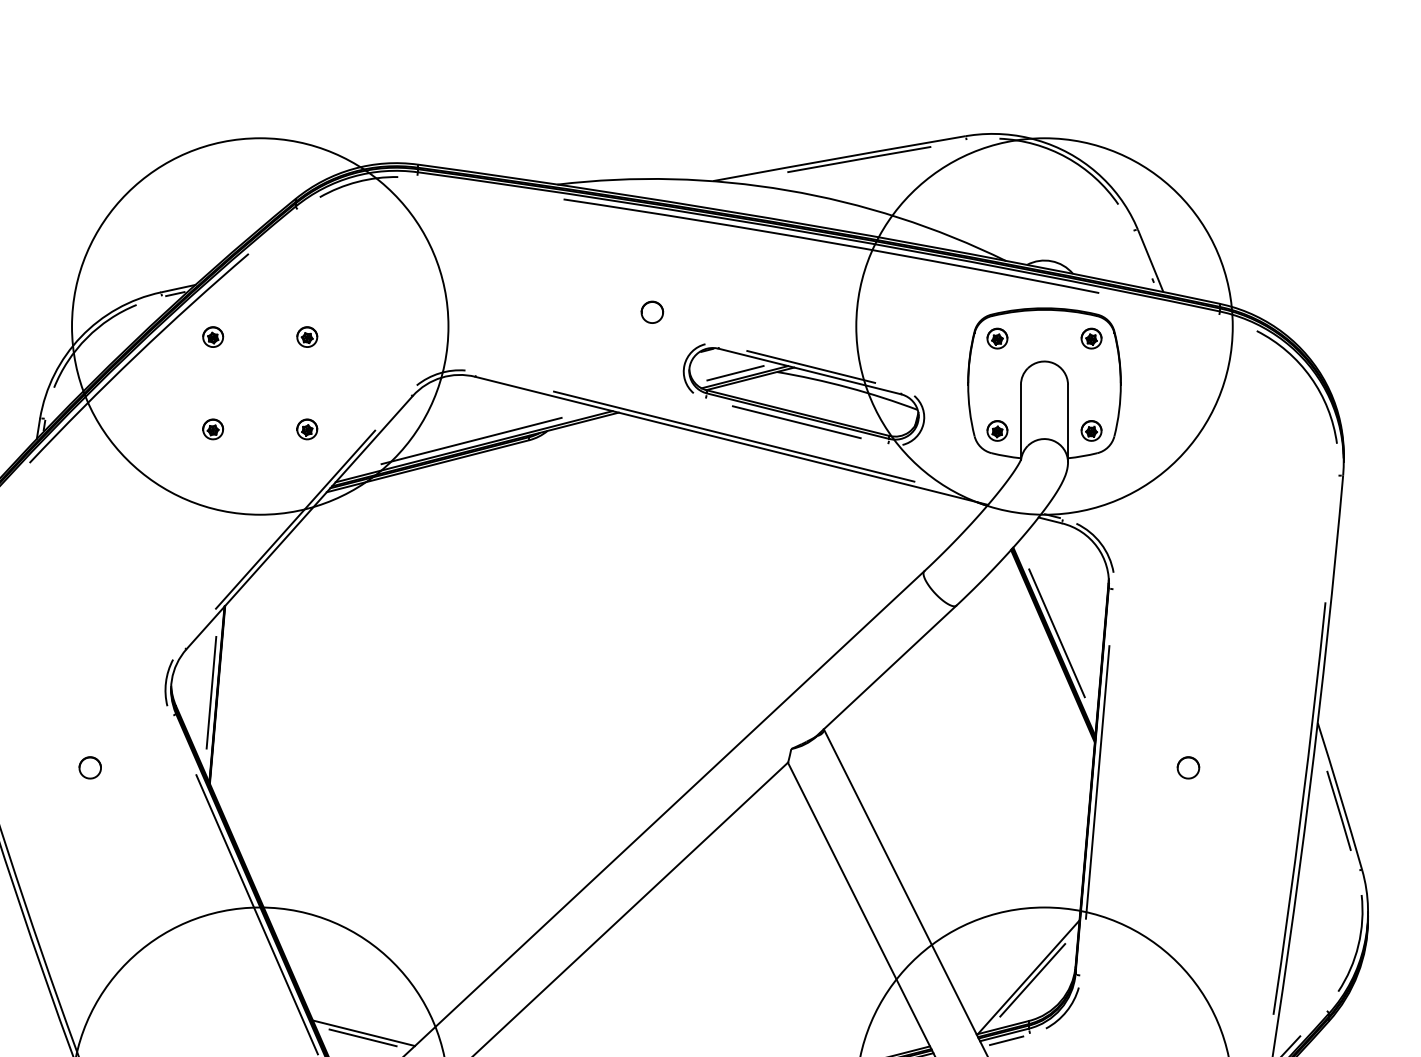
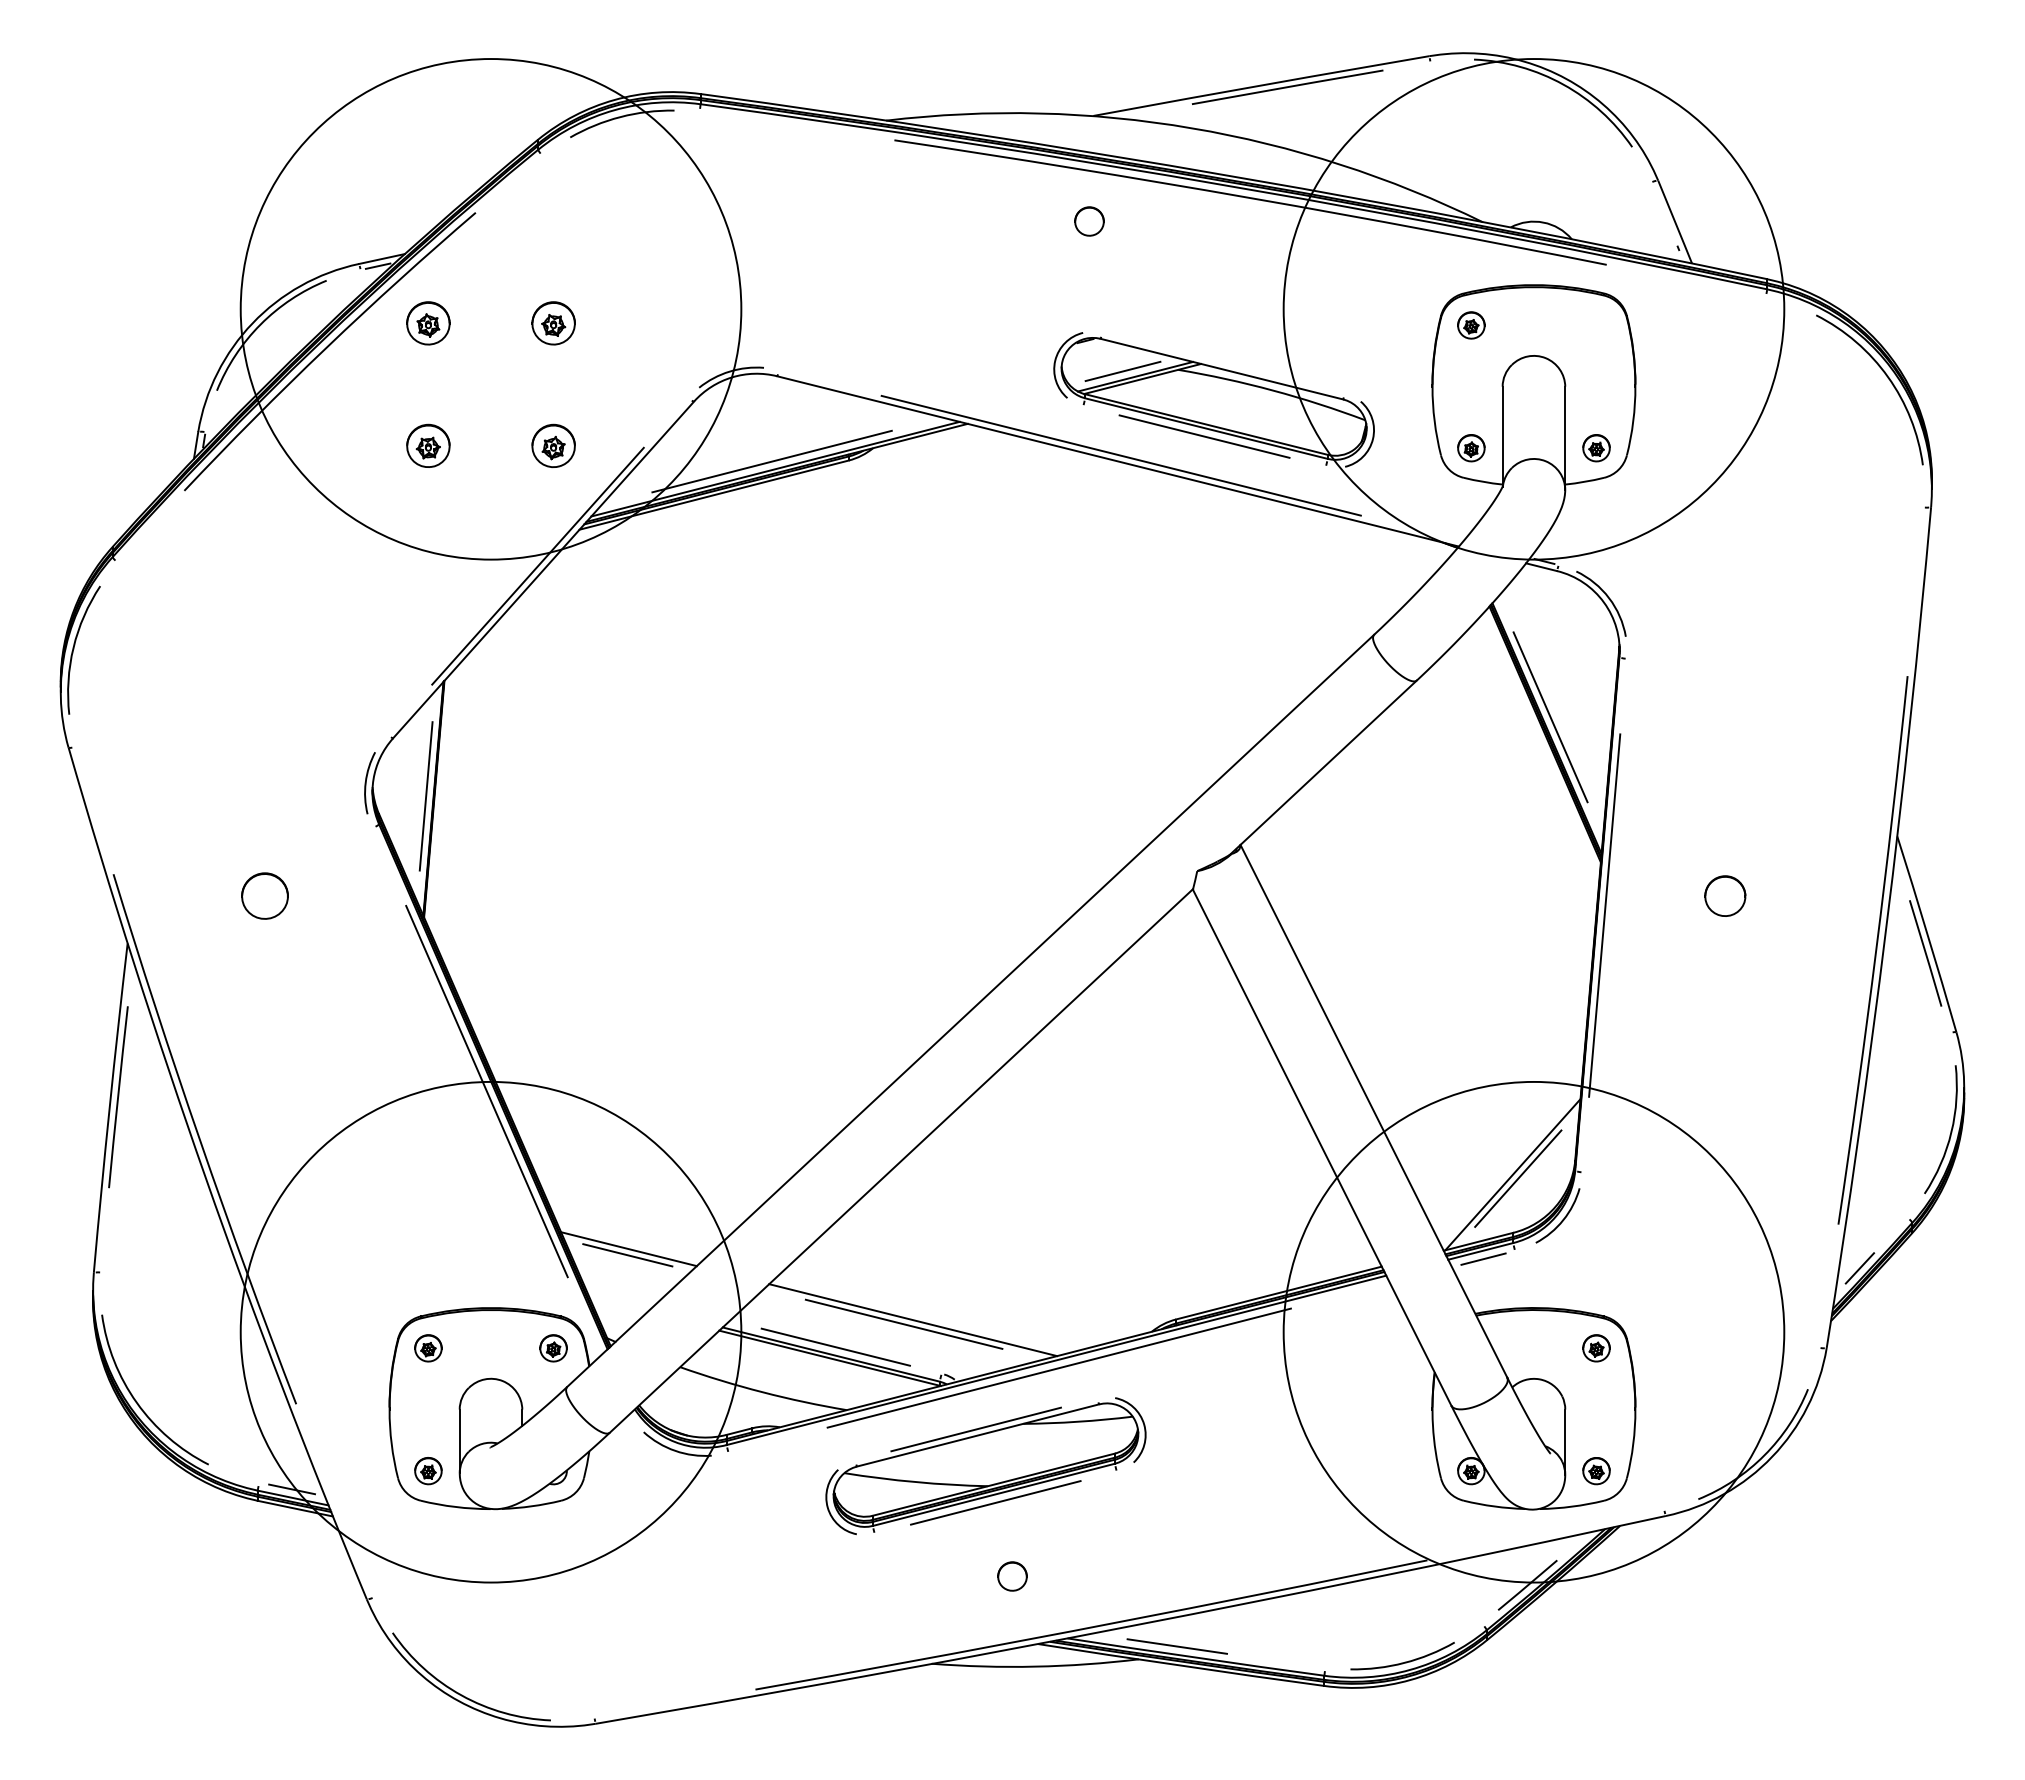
part: (652, 312) -> (1089, 221), moved
part: (213, 337) -> (428, 323), size x1.6
part: (307, 337) -> (553, 323), size x1.6
part: (1091, 338) -> (1596, 325), removed
line: (811, 366) -> (1223, 362), removed
part: (213, 429) -> (428, 446), size x1.6
part: (307, 429) -> (553, 446), size x1.6
part: (89, 768) -> (264, 896), size x1.6
part: (1188, 768) -> (1725, 896), size x1.4

